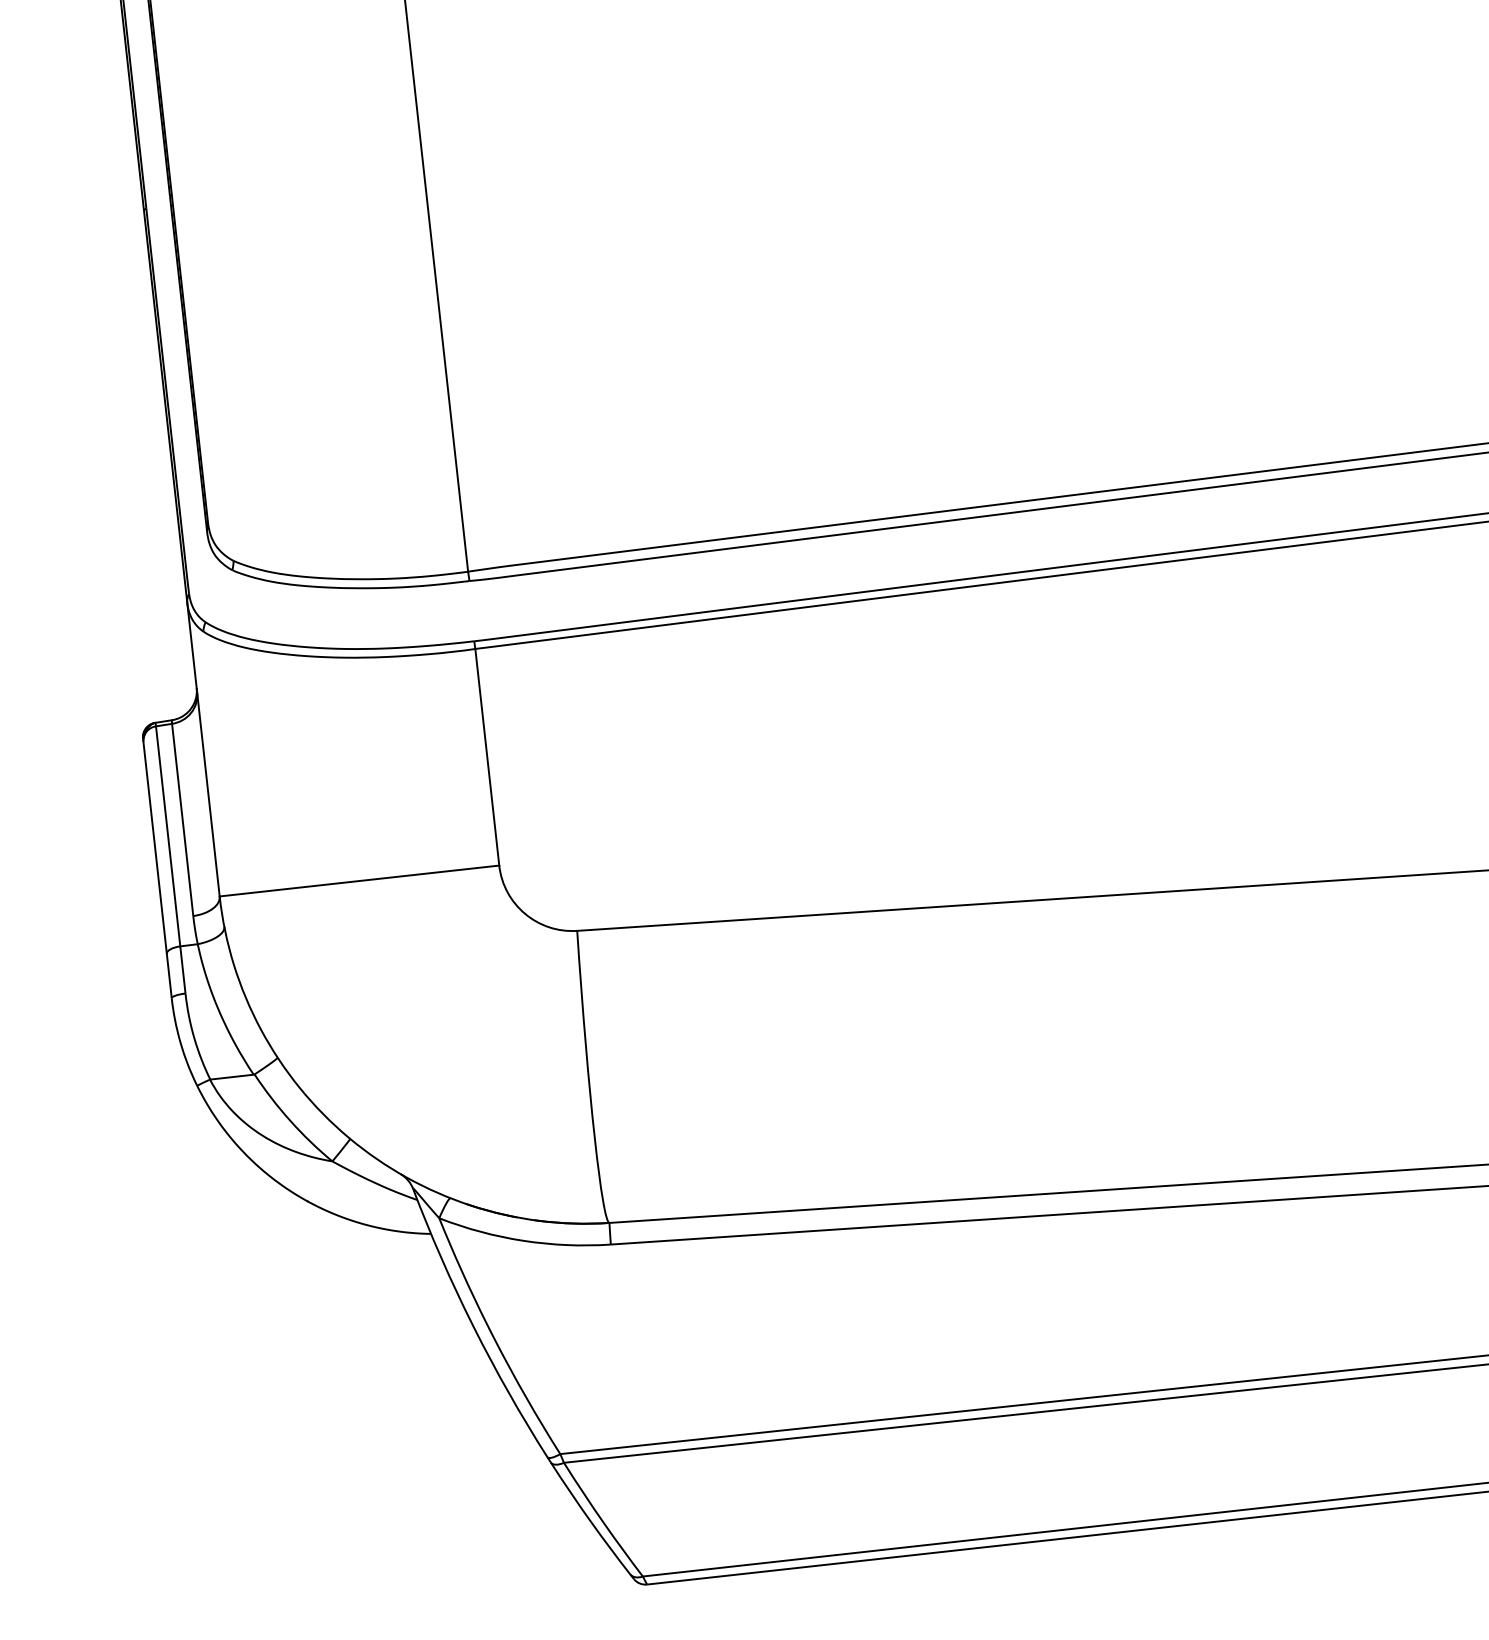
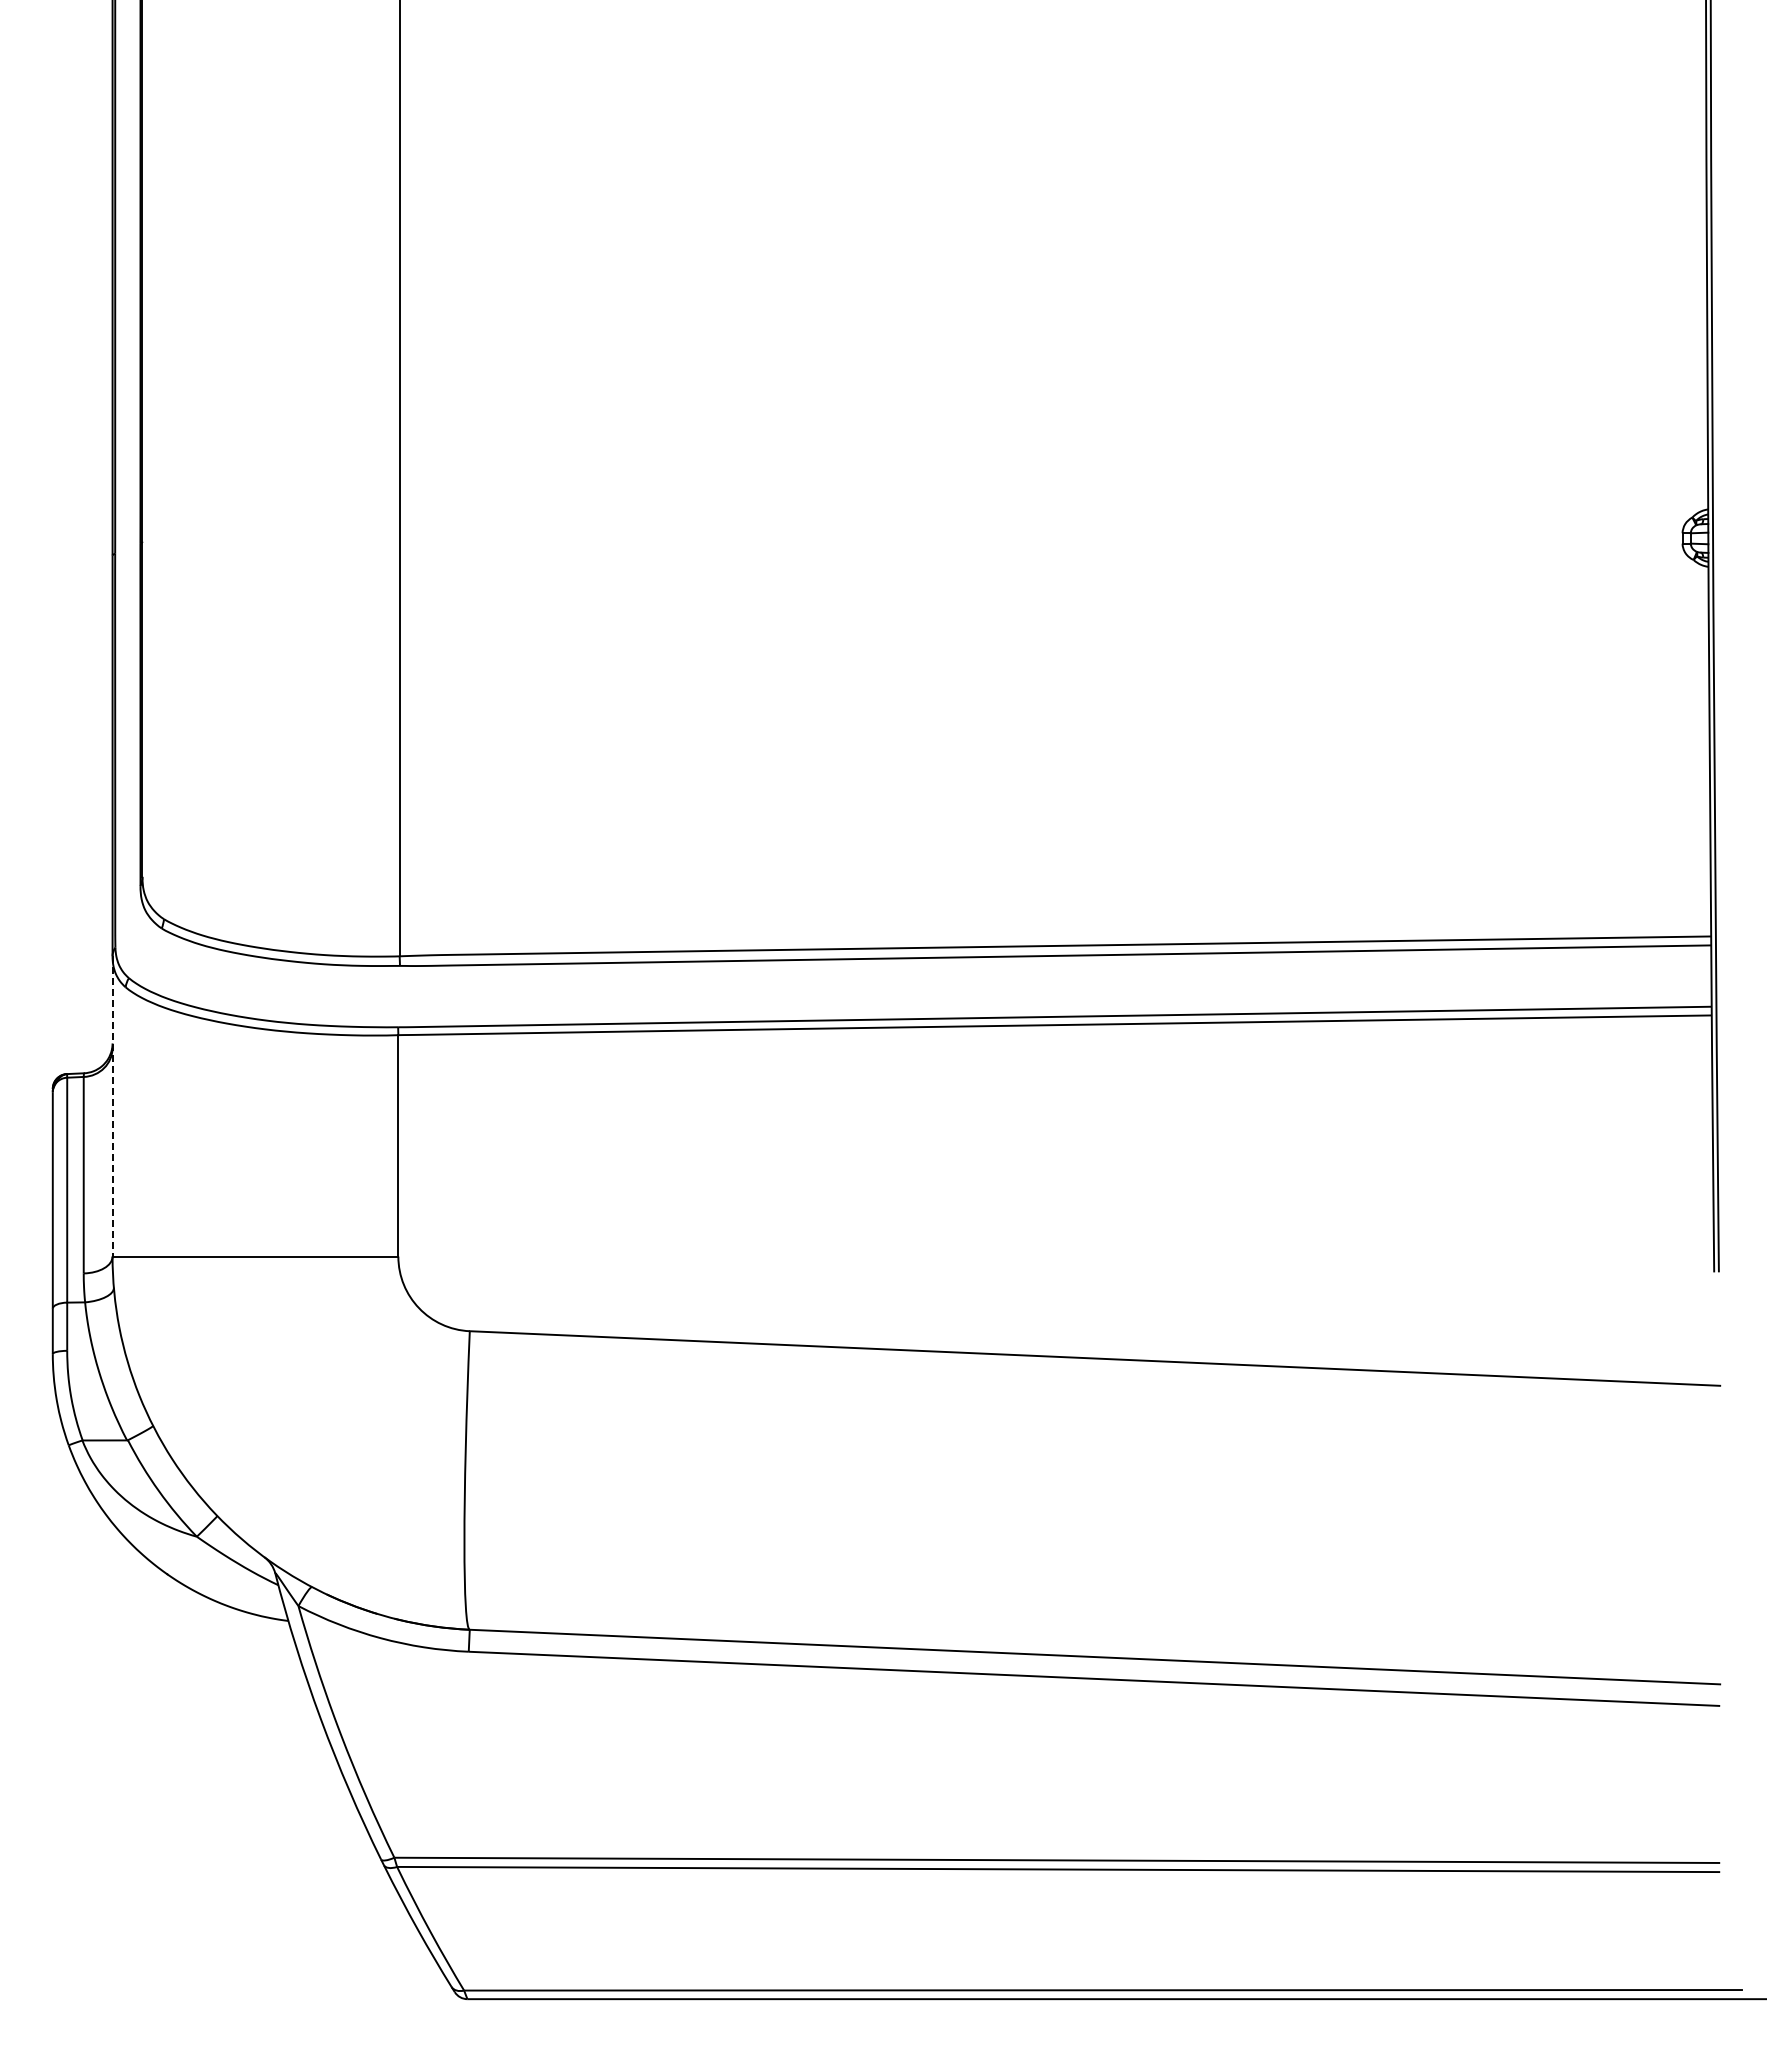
line: (203, 749) -> (112, 1106), solid -> dashed

